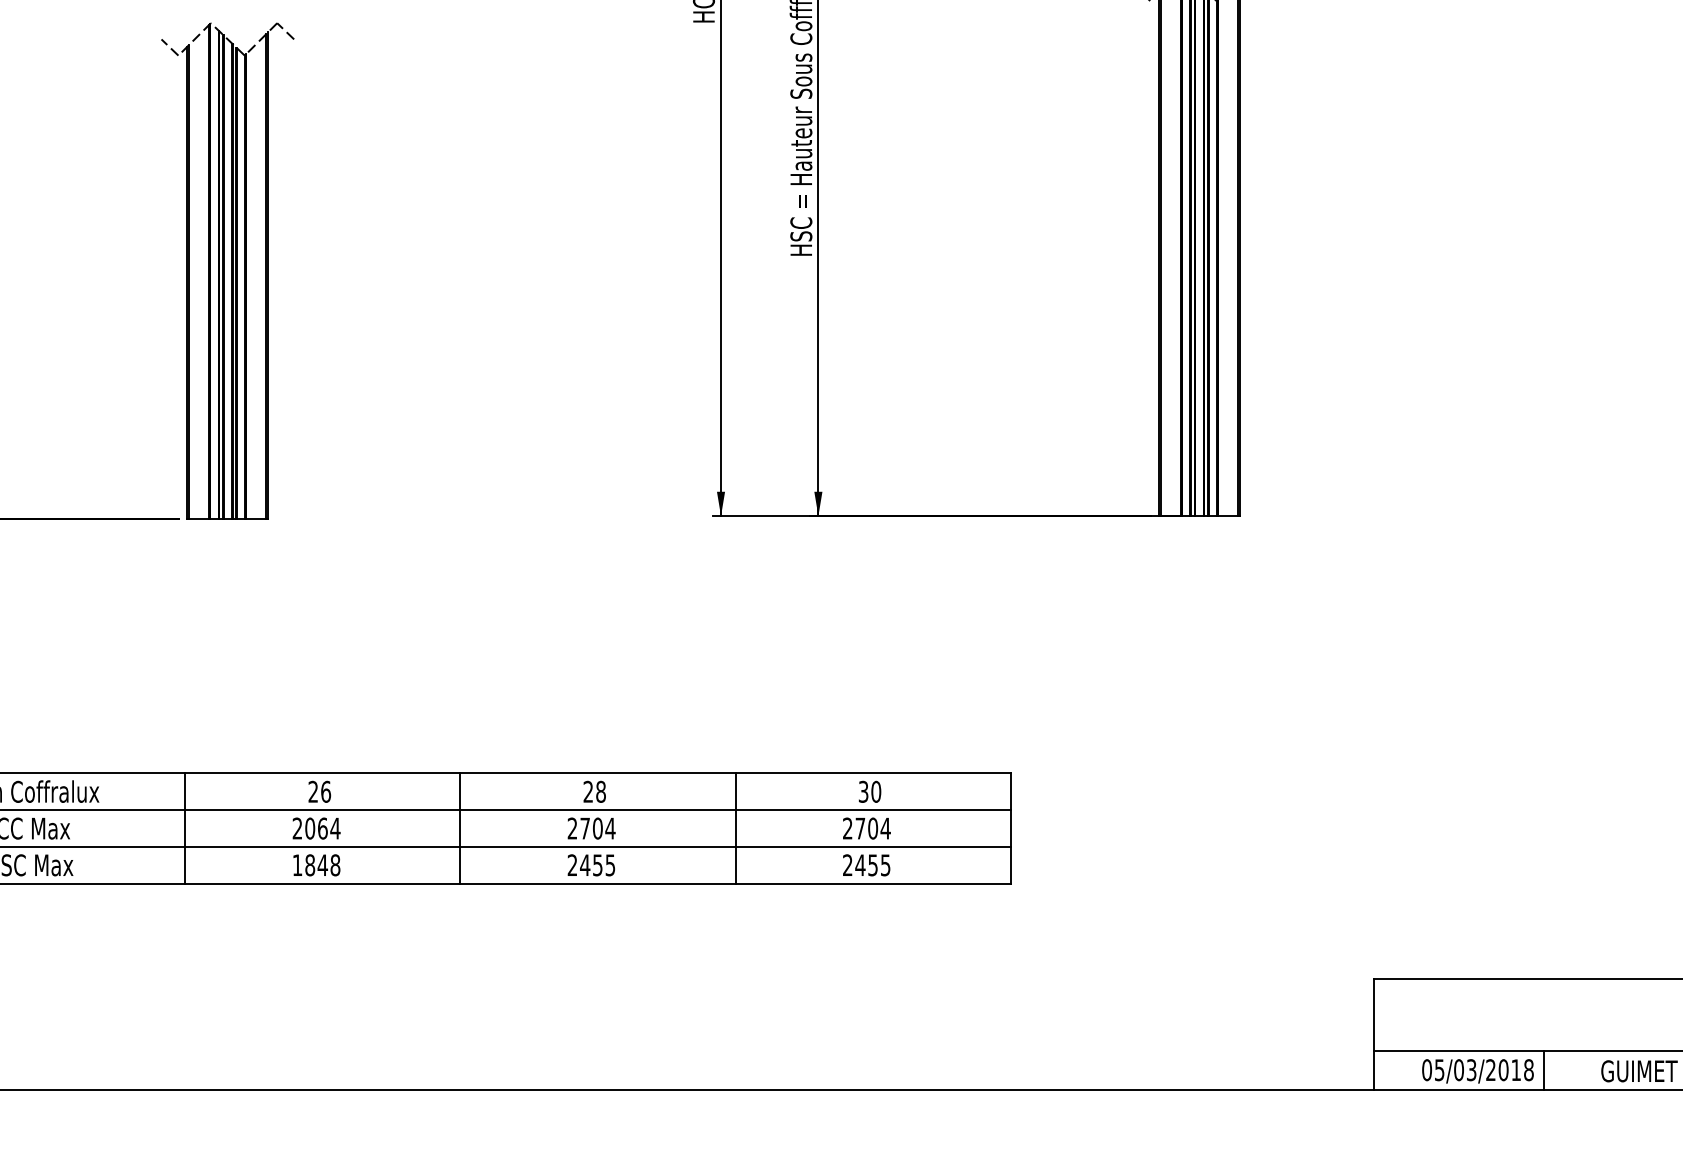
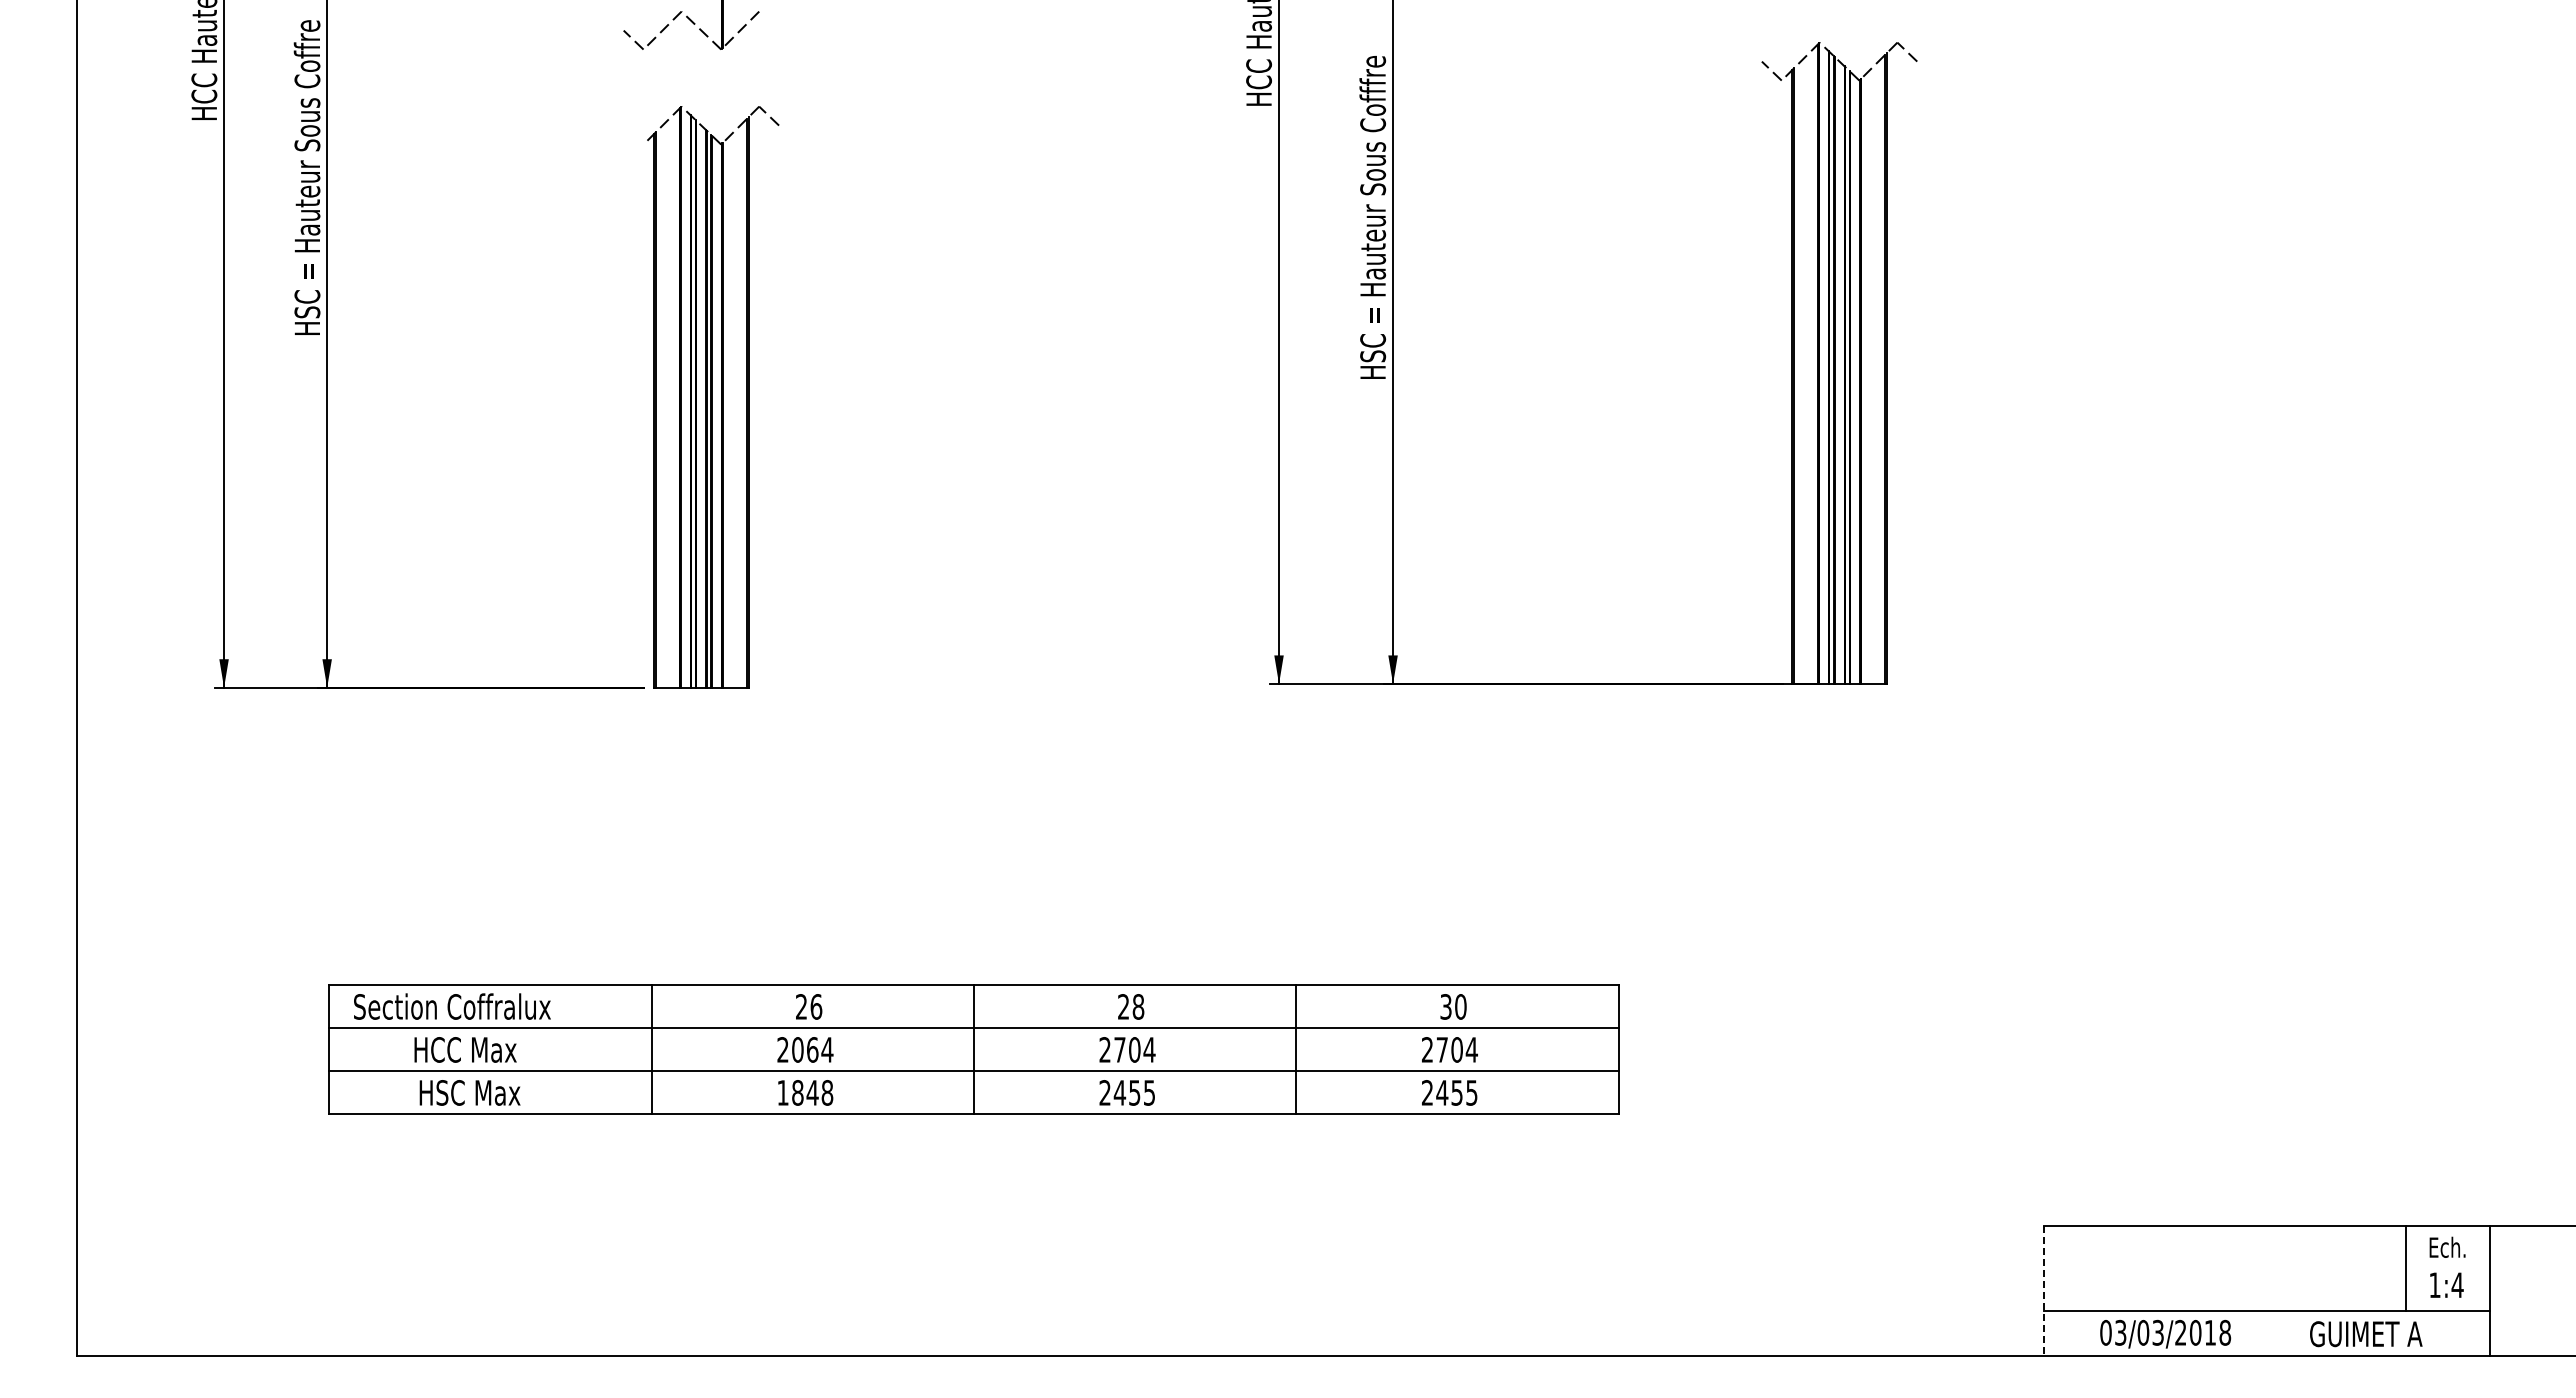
line: (169, 47) -> (633, 134), removed
line: (1374, 1034) -> (2044, 1291), solid -> dashed
text: (1439, 1069) -> (2120, 1332), 05/03/2018 -> 03/03/2018
line: (1543, 1070) -> (2242, 1333), removed

